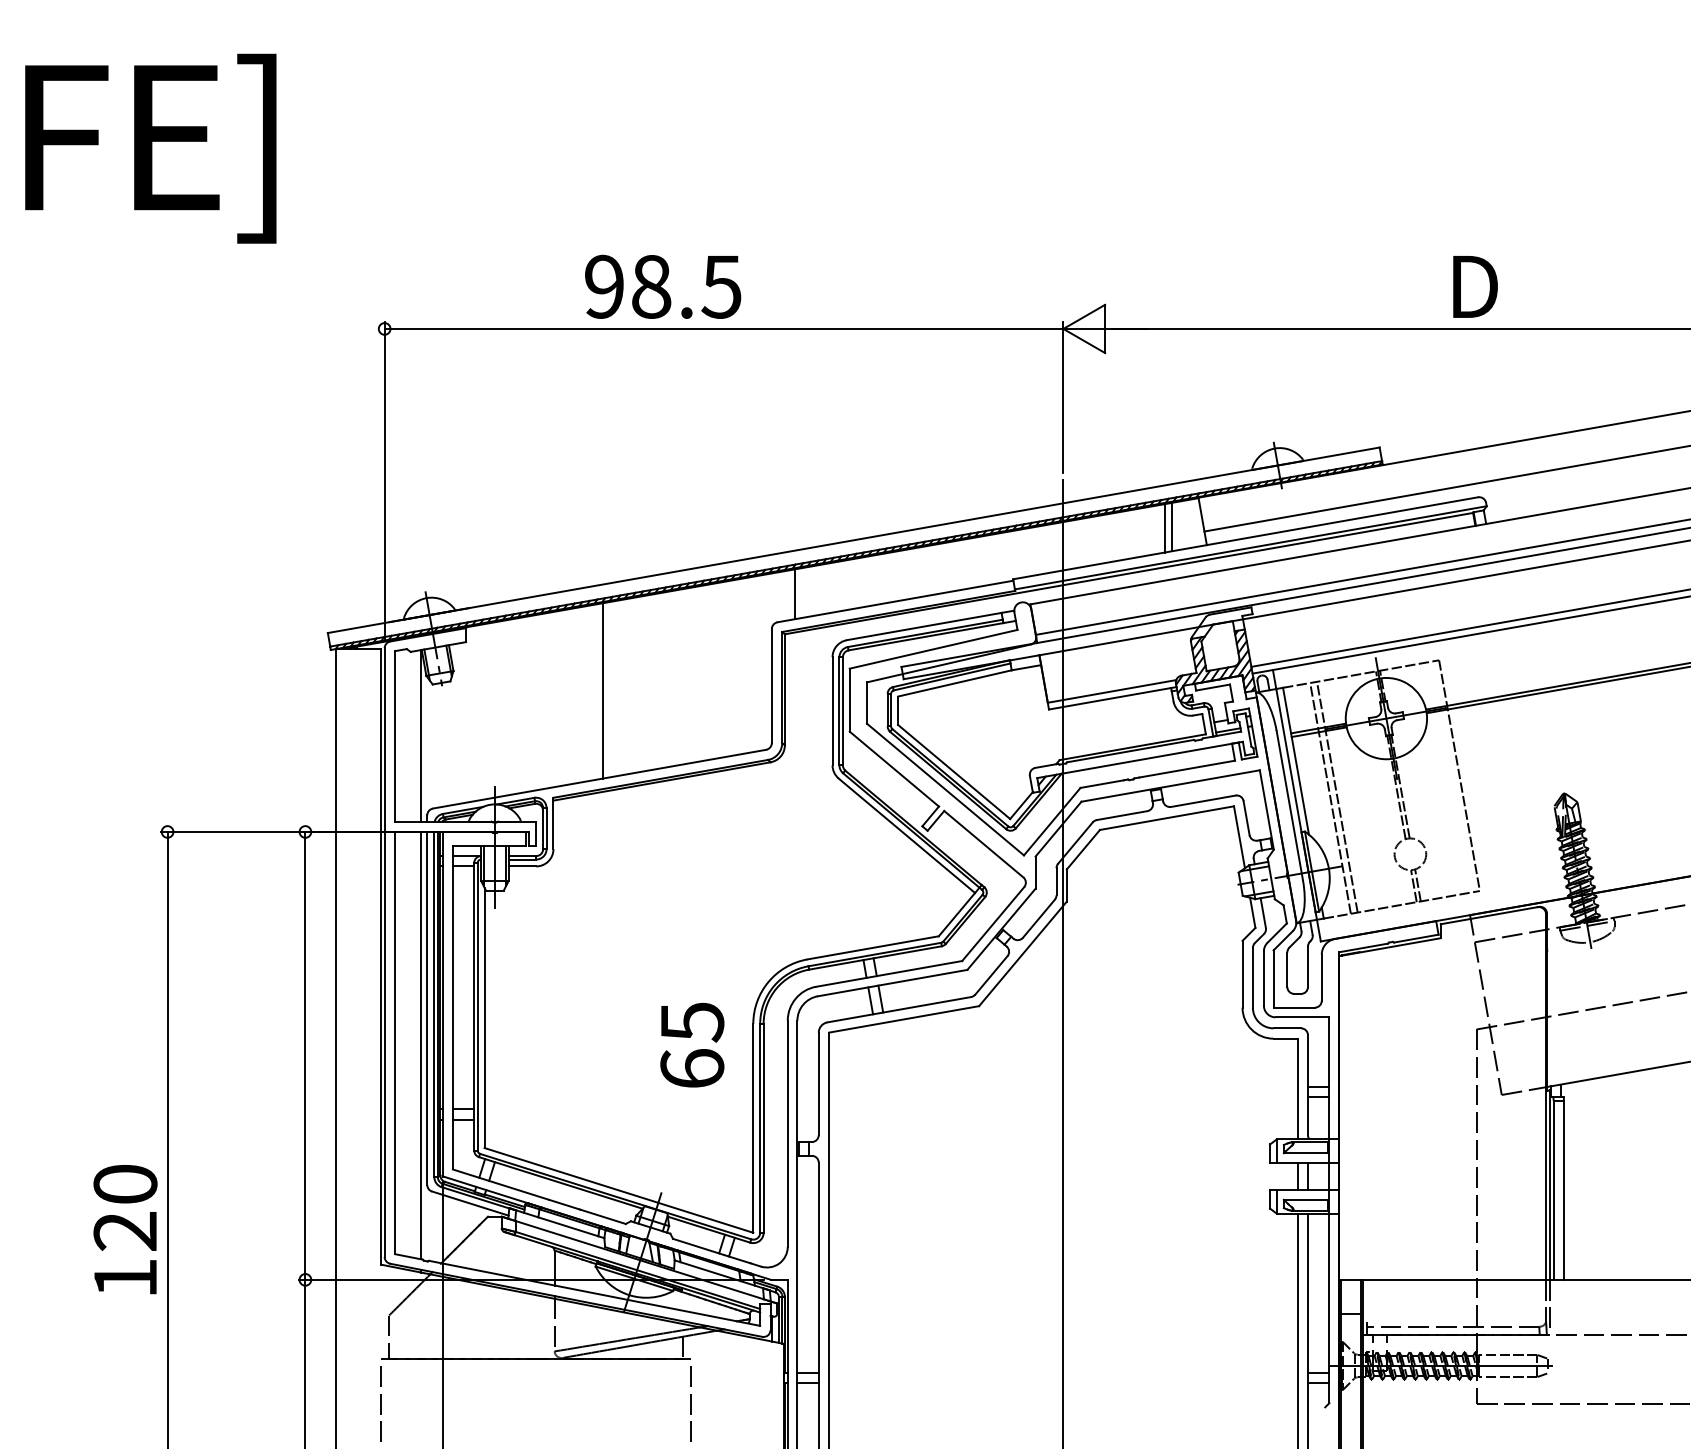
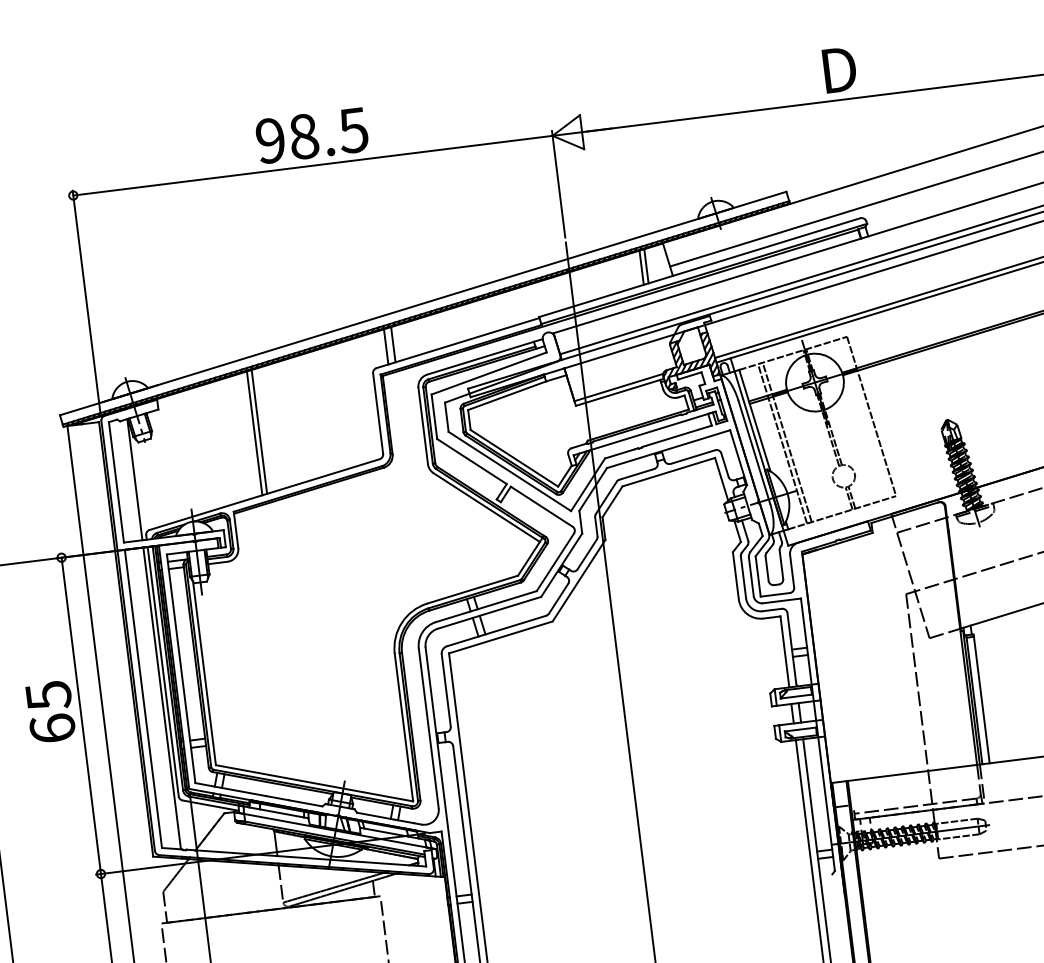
text: (663, 286) -> (312, 135), moved
line: (804, 592) -> (392, 344), added
line: (596, 691) -> (254, 432), added
text: (692, 1044) -> (50, 711), moved

